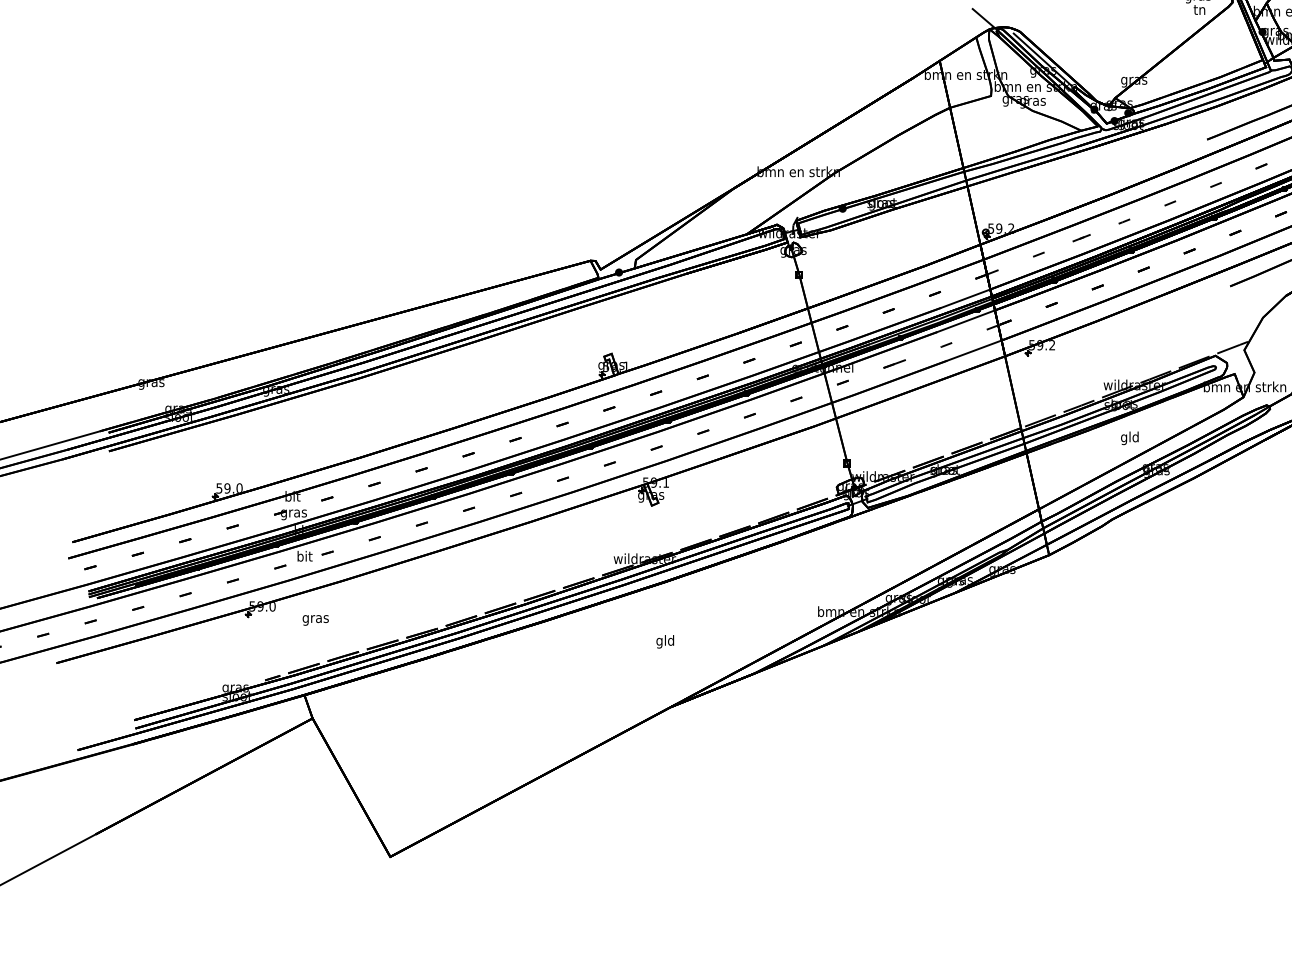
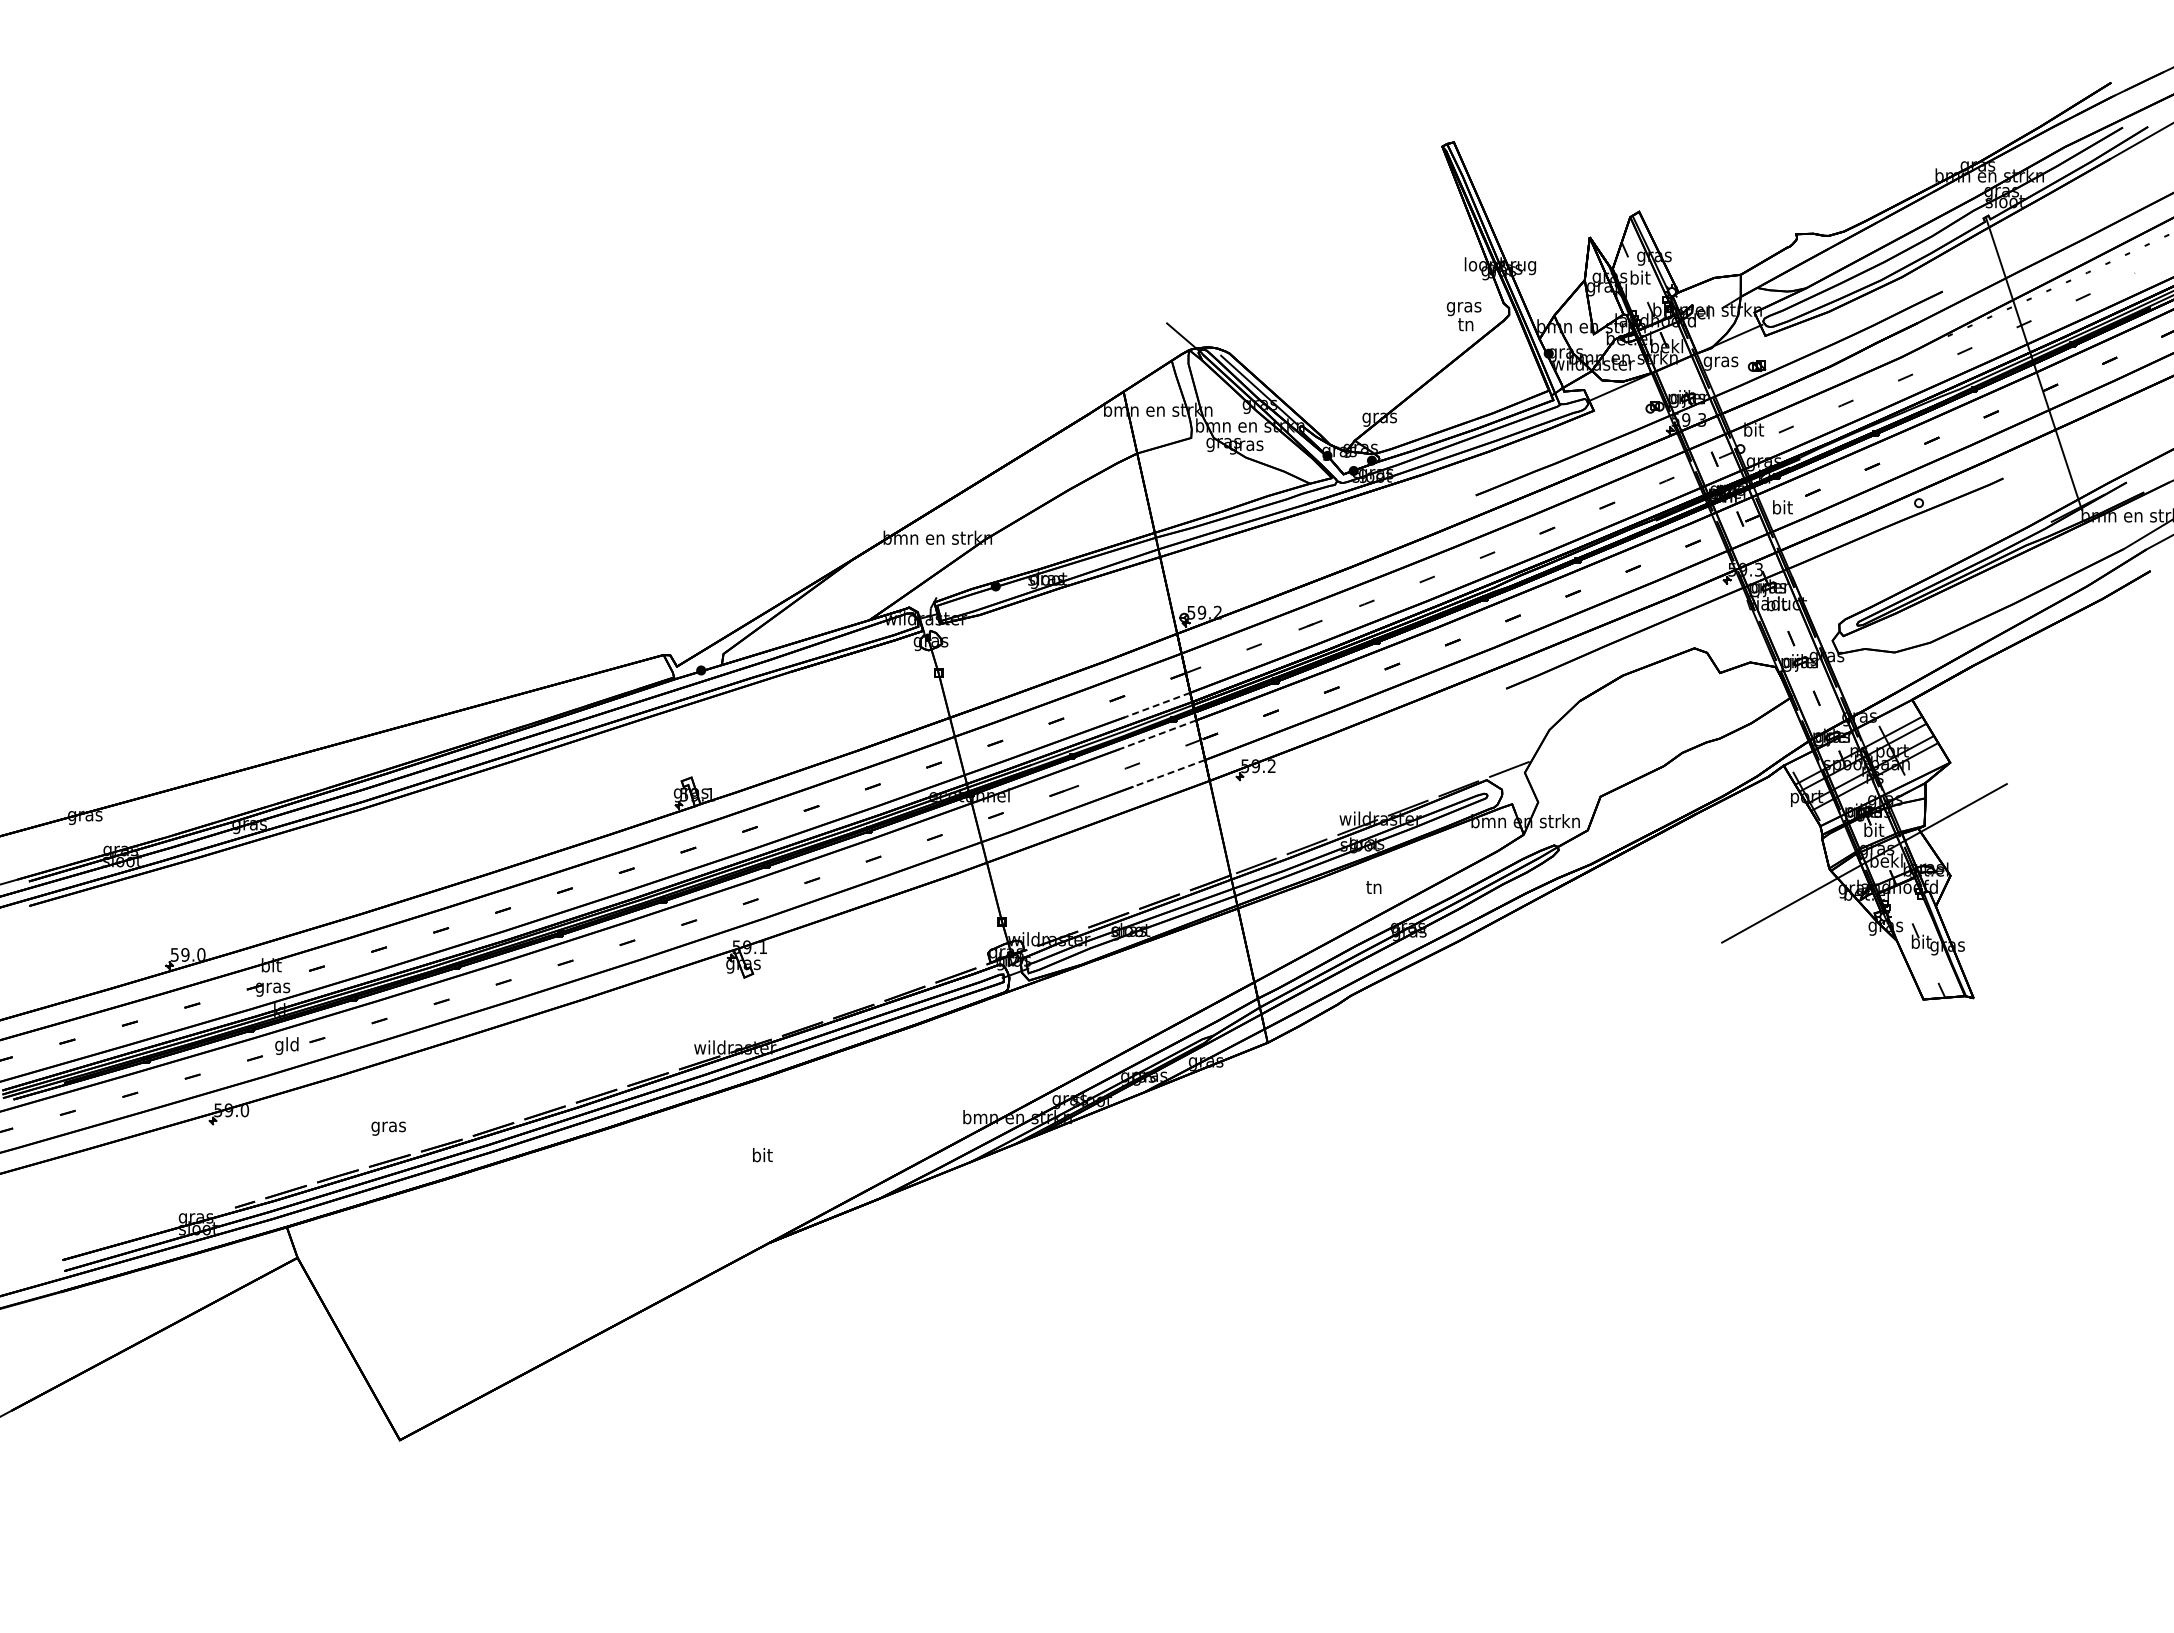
line: (965, 298) -> (1157, 704), solid -> dashed
line: (966, 321) -> (1158, 734), solid -> dashed
line: (973, 350) -> (1168, 773), solid -> dashed
text: (1129, 438) -> (1373, 888), gld -> tn
text: (304, 557) -> (286, 1045), bit -> gld
text: (315, 620) -> (388, 1128), moved
text: (664, 641) -> (761, 1156), gld -> bit

